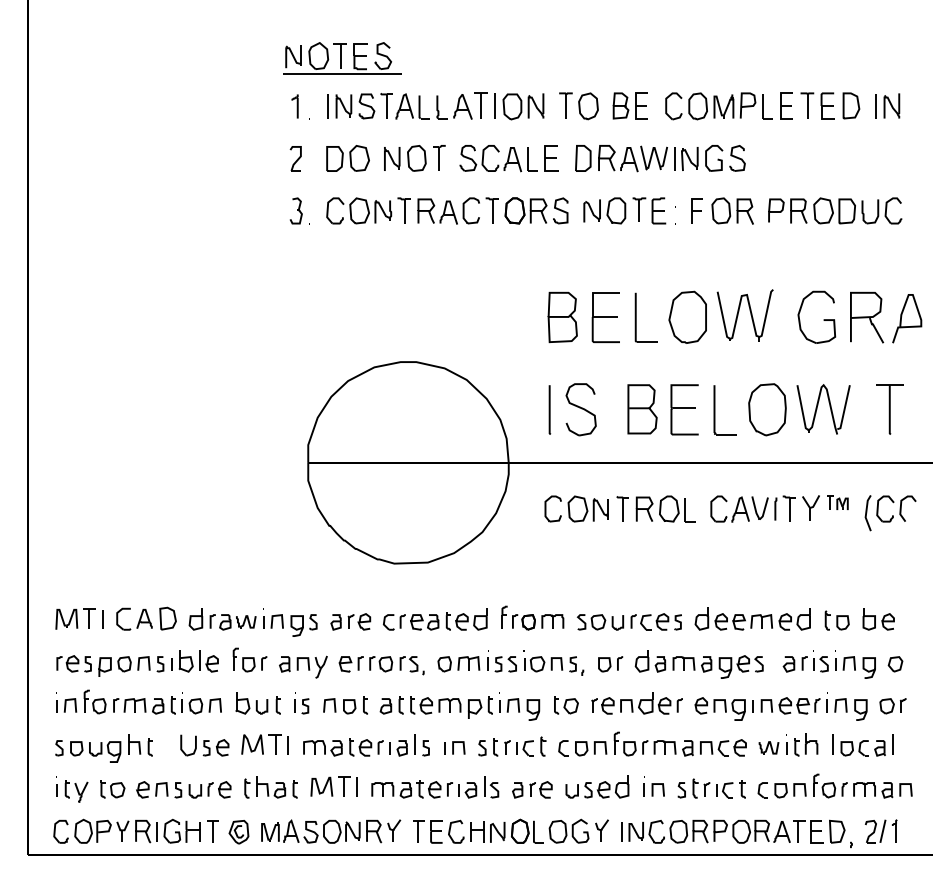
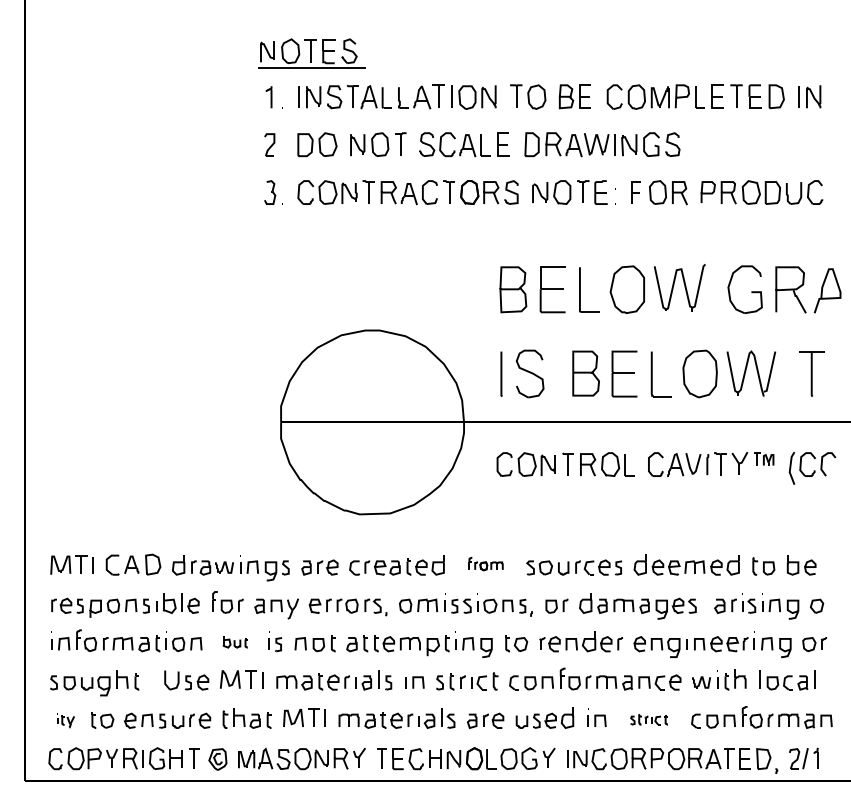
part: (532, 617) -> (485, 563), size x0.6
part: (257, 703) -> (234, 642), size x0.6
part: (711, 788) -> (649, 719), size x0.6
part: (72, 789) -> (65, 720), size x0.6

